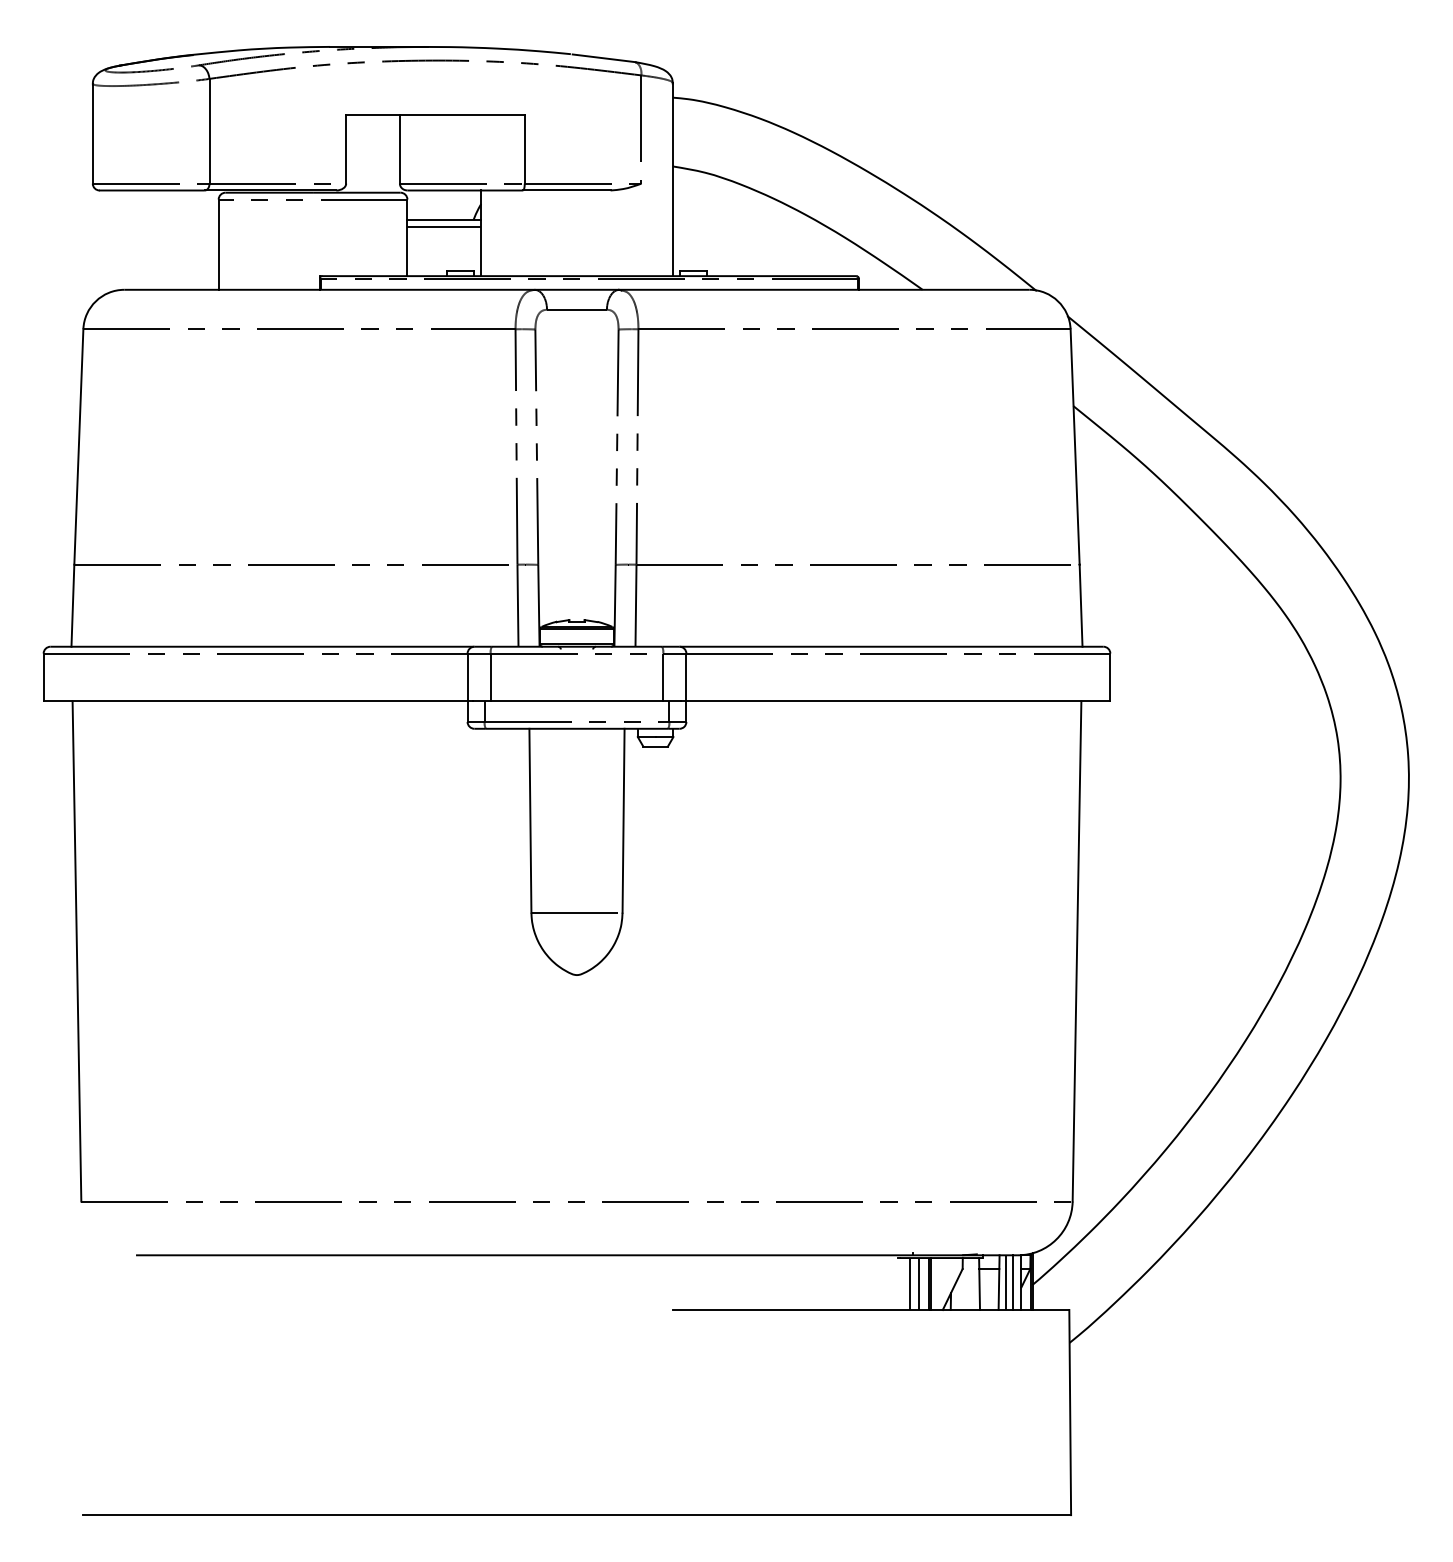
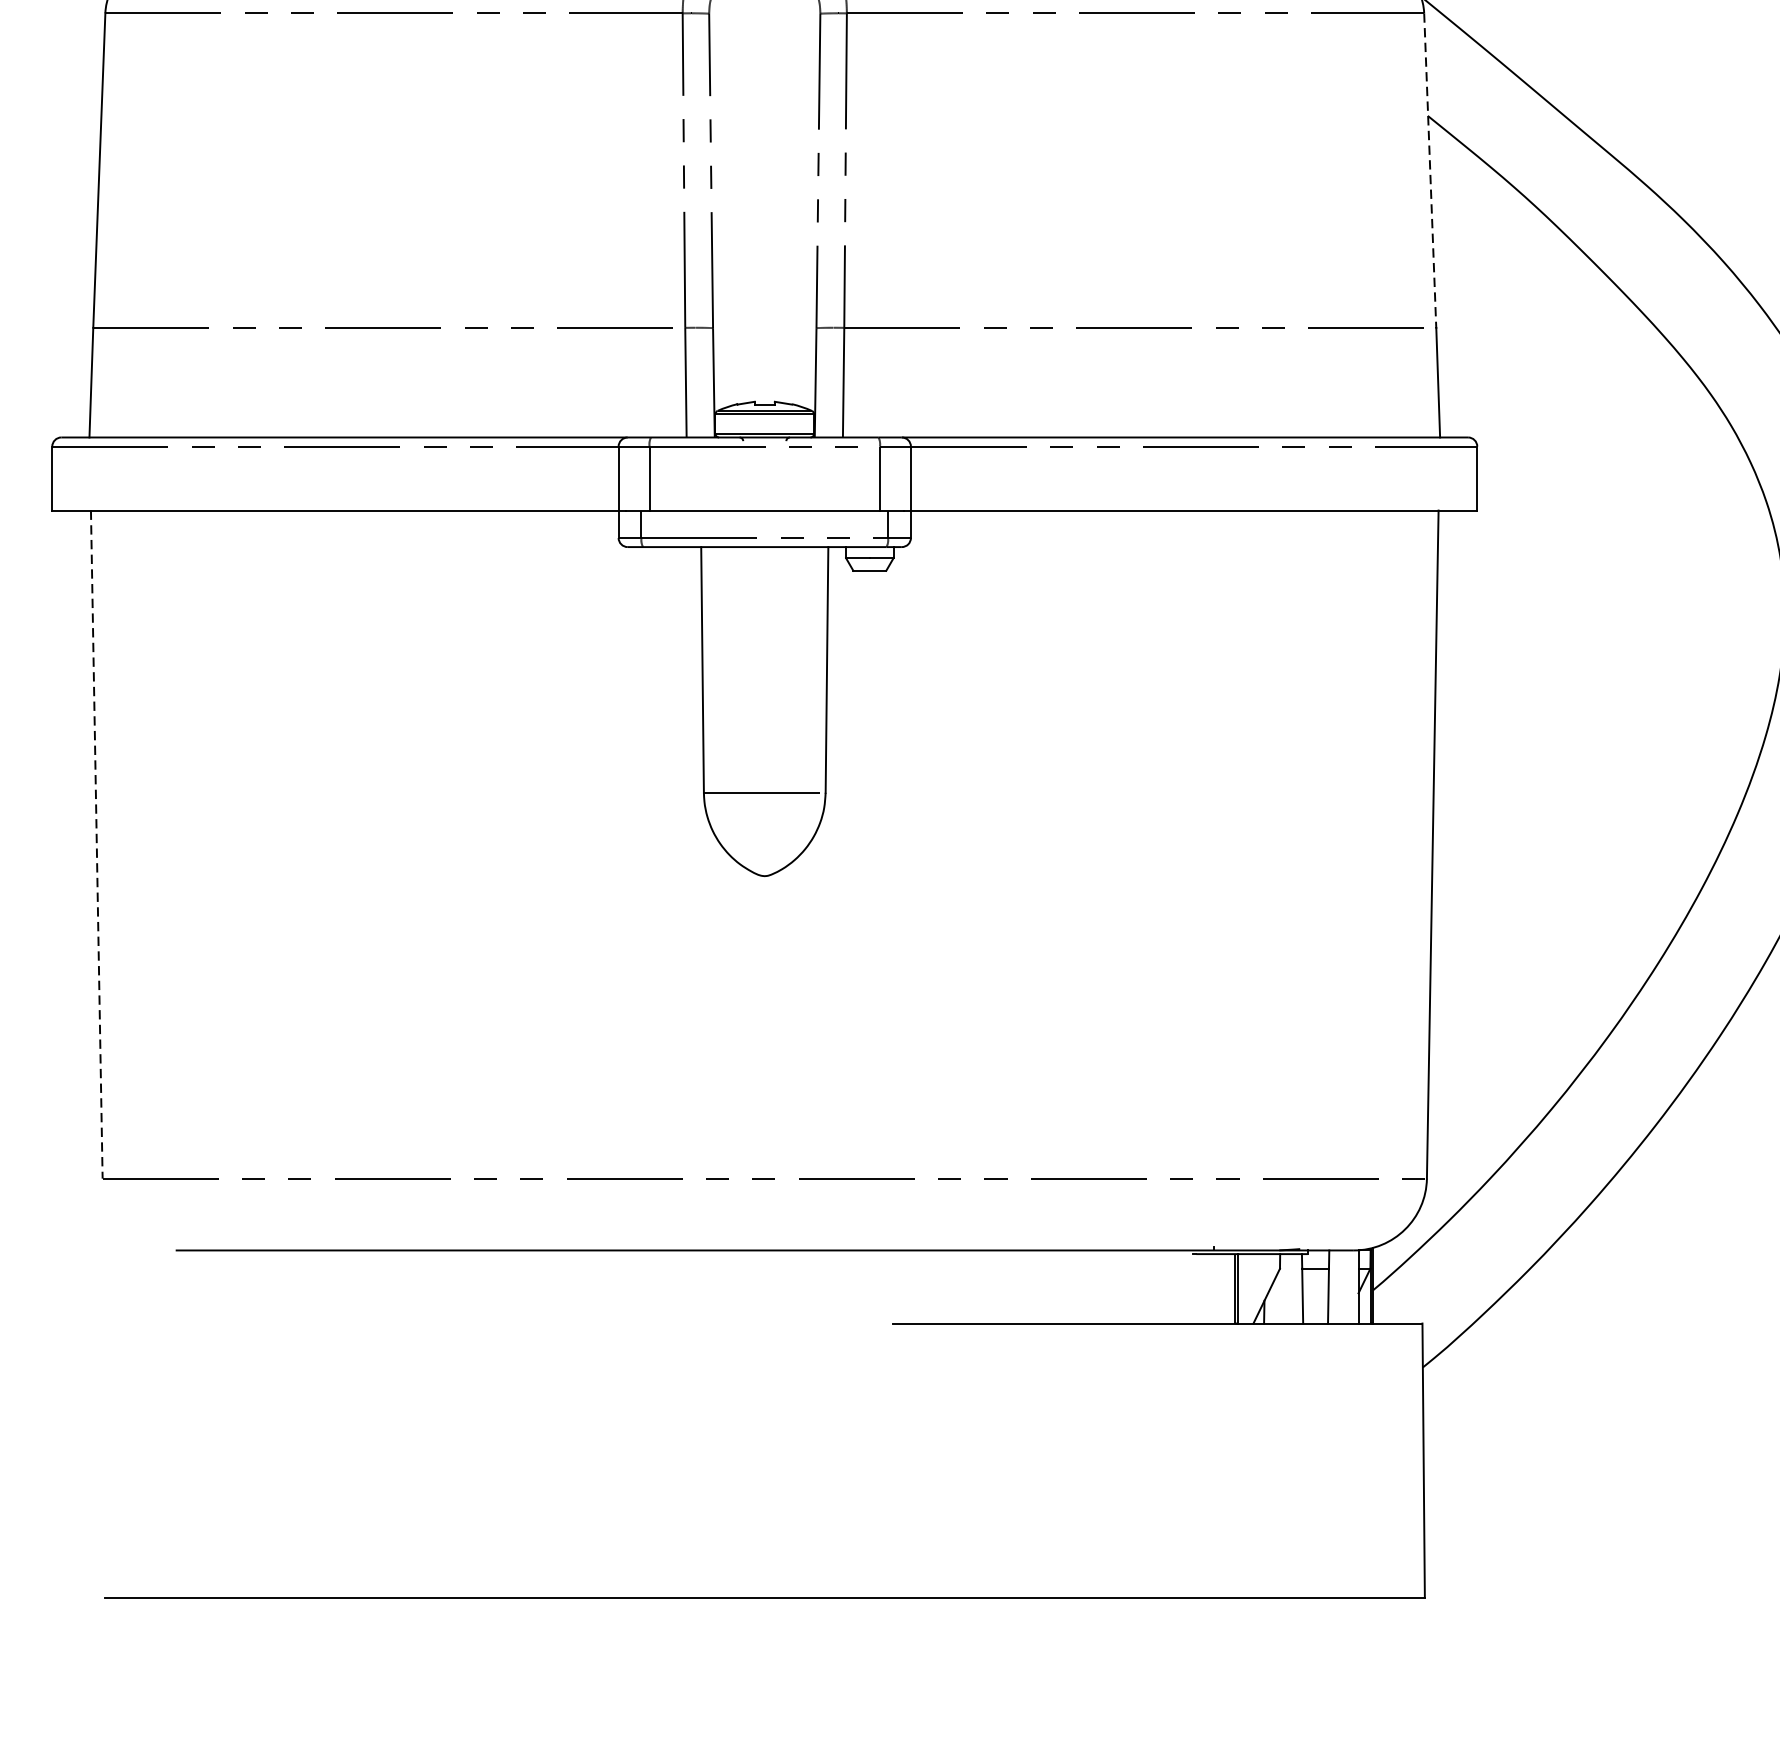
line: (1075, 446) -> (1430, 169), solid -> dashed
line: (76, 952) -> (96, 845), solid -> dashed
line: (1006, 1282) -> (1338, 1286), removed
line: (1013, 1282) -> (1347, 1286), removed
line: (909, 1284) -> (1208, 1289), removed
line: (919, 1284) -> (1222, 1289), removed

